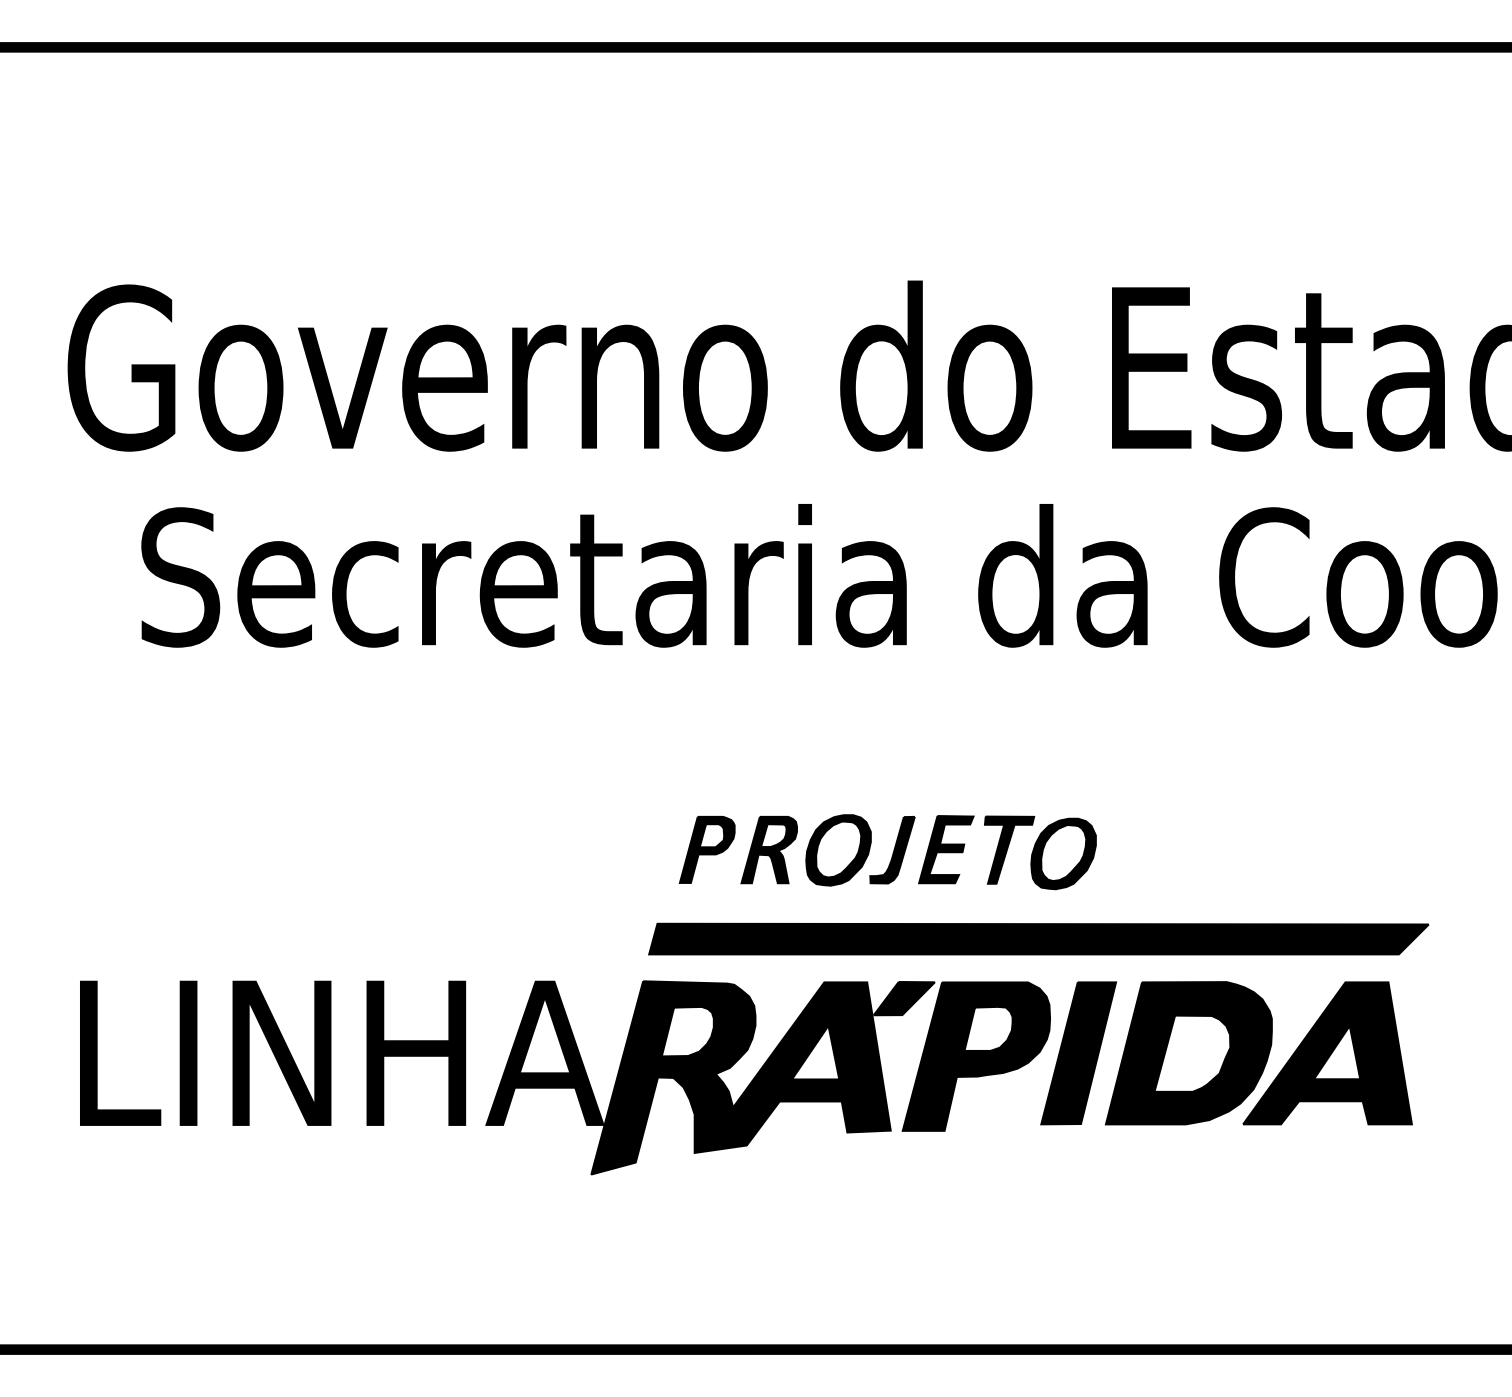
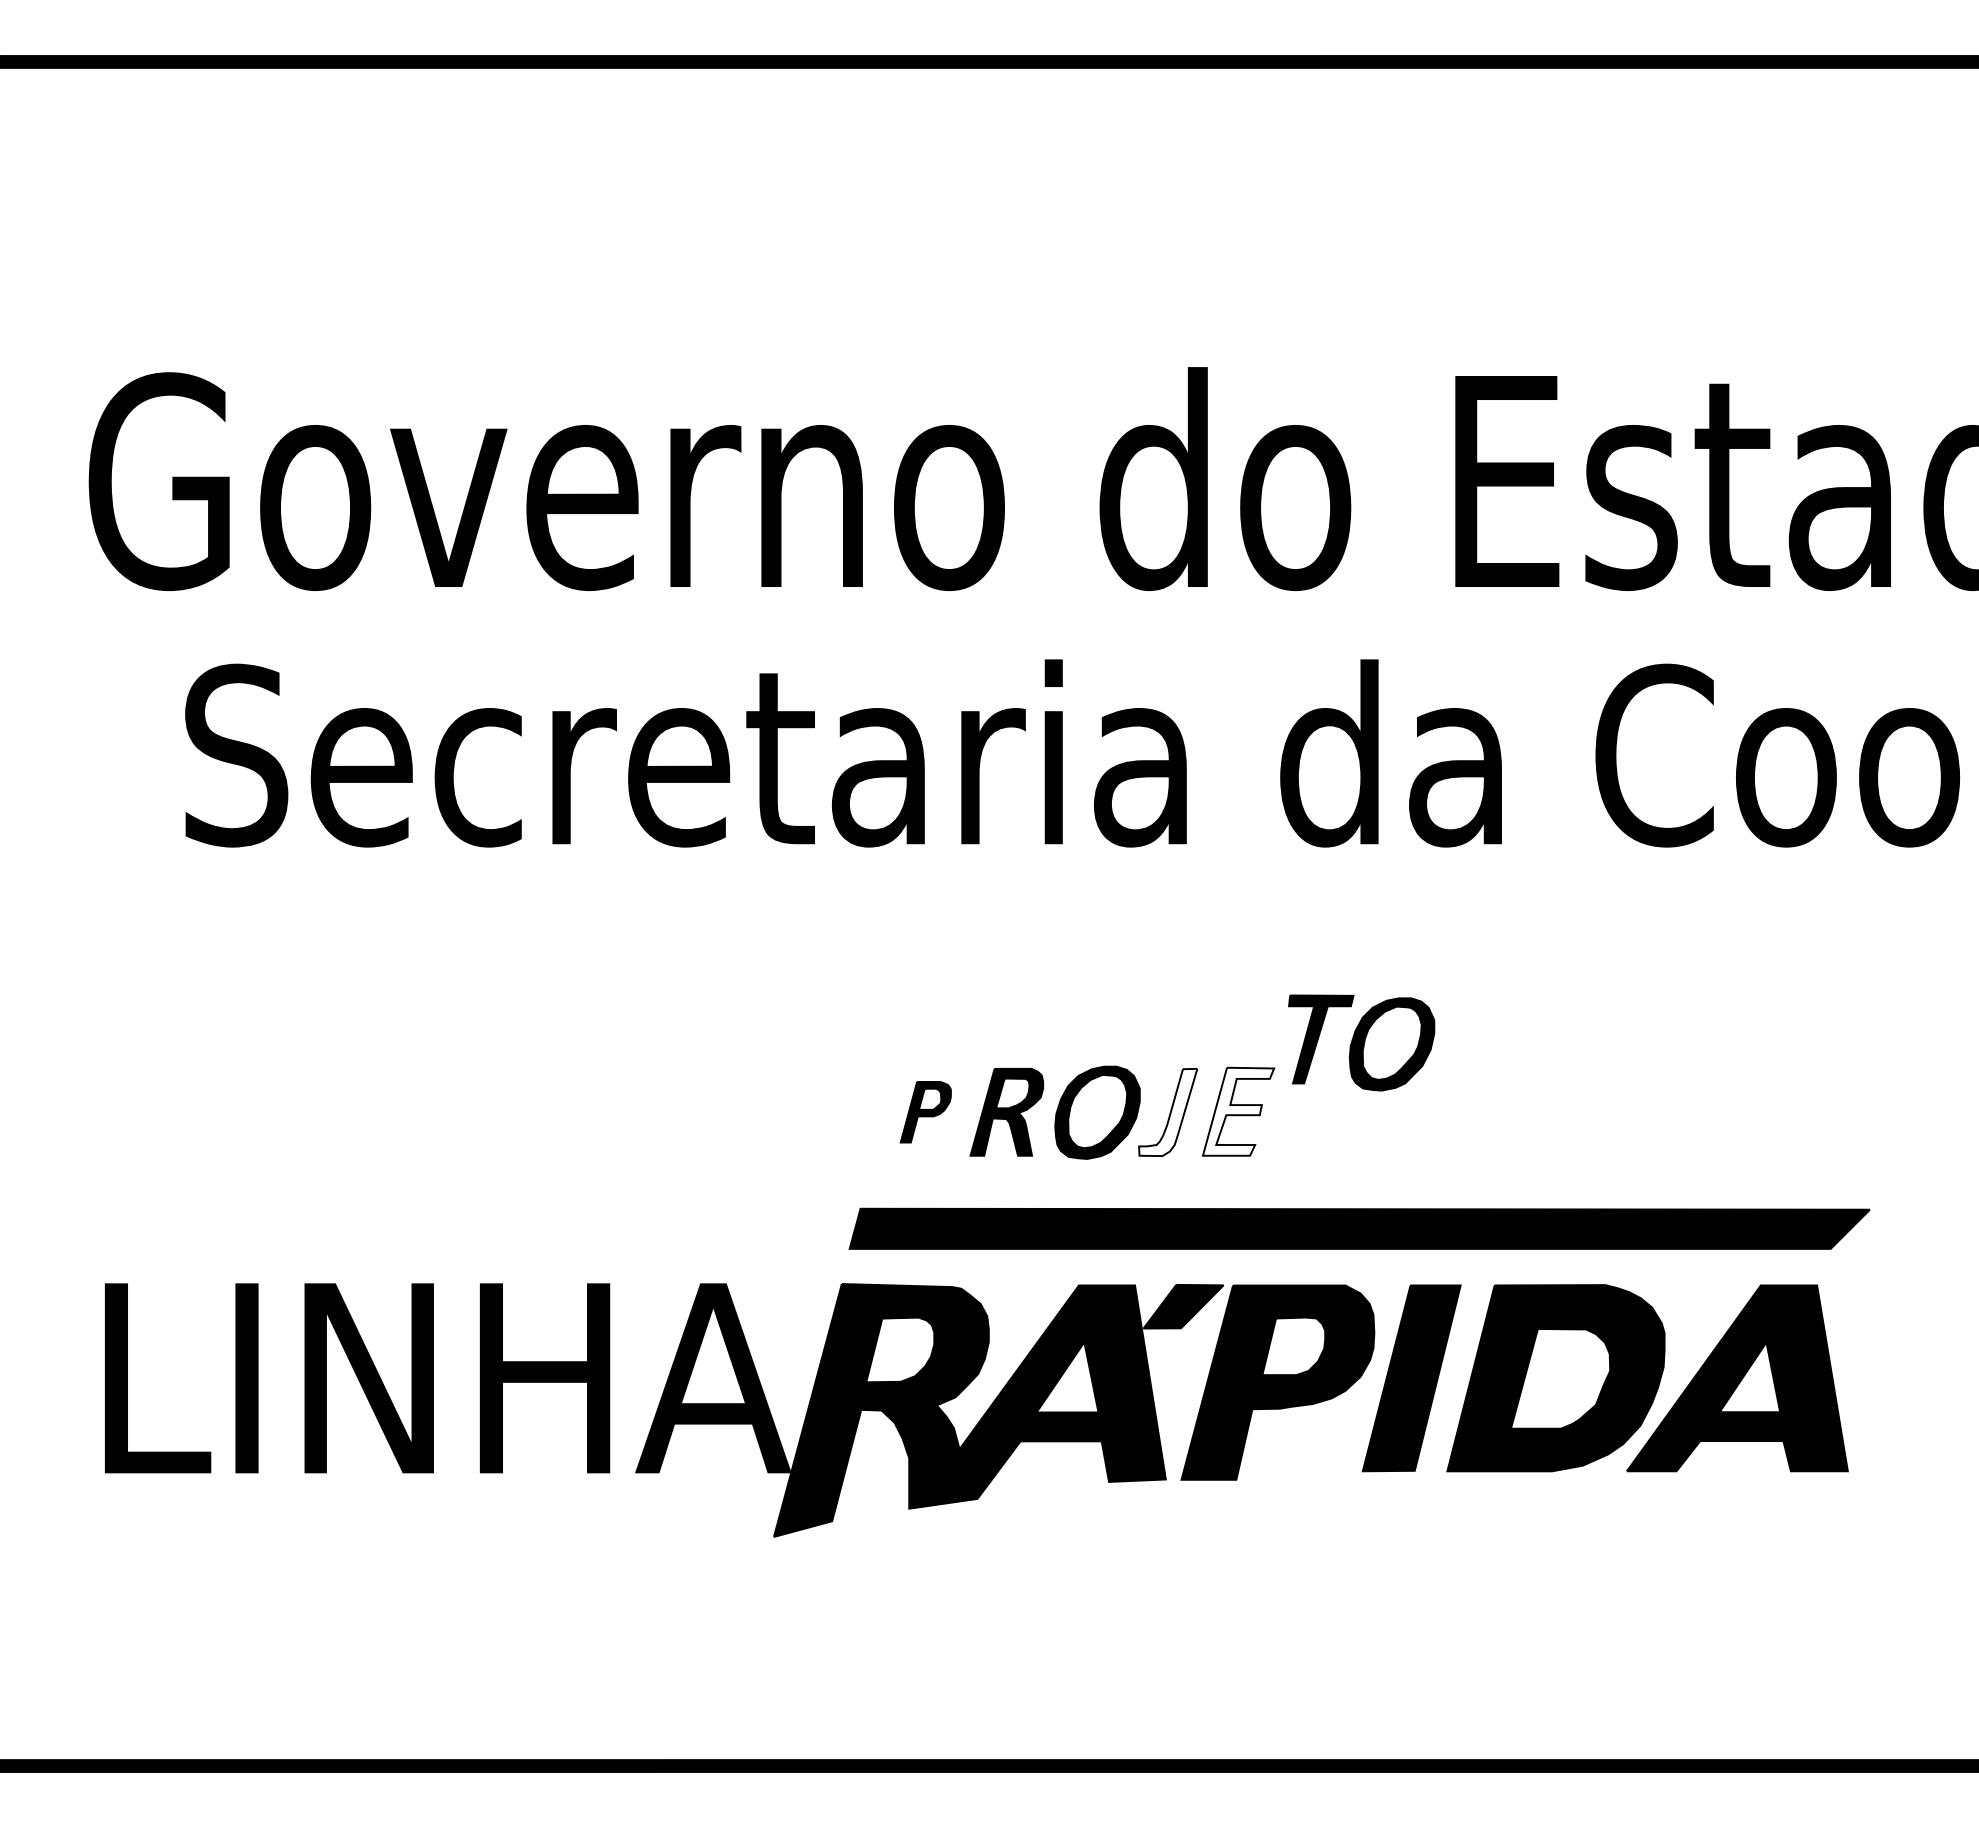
fill: (946, 849) -> (1238, 1111), removed
part: (707, 850) -> (925, 1112), size x0.7
fill: (892, 850) -> (1168, 1112), removed
part: (1040, 852) -> (1361, 1042), moved

